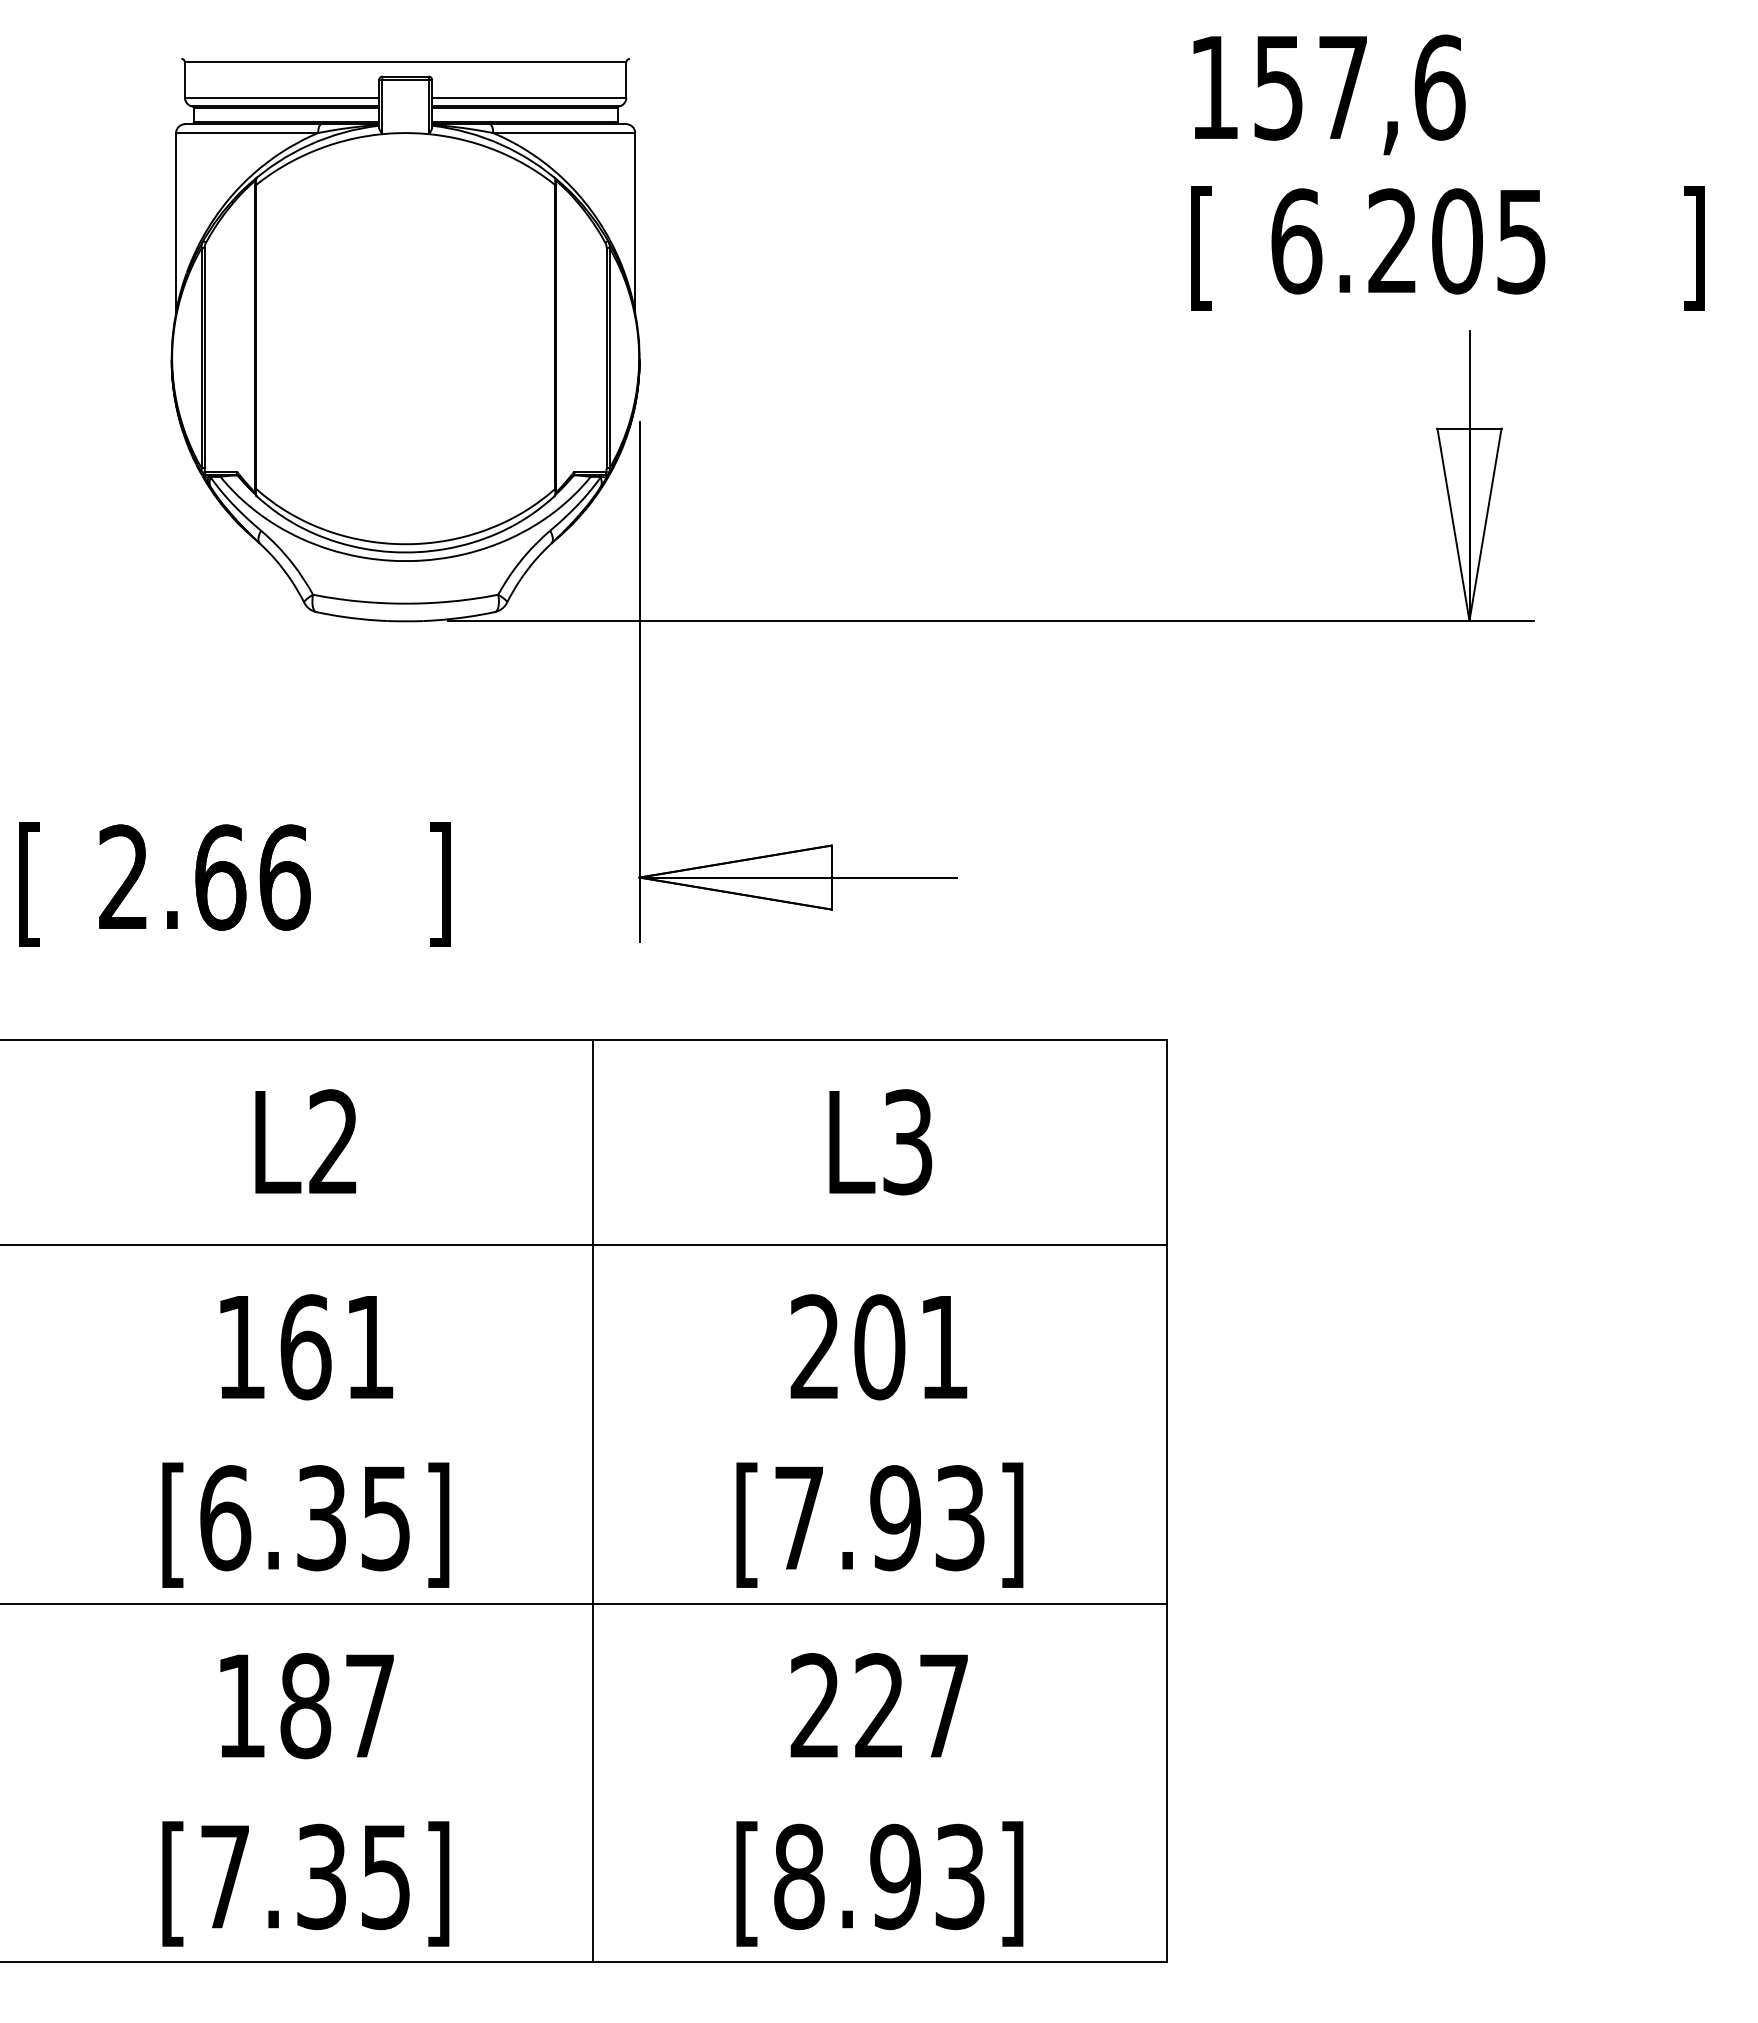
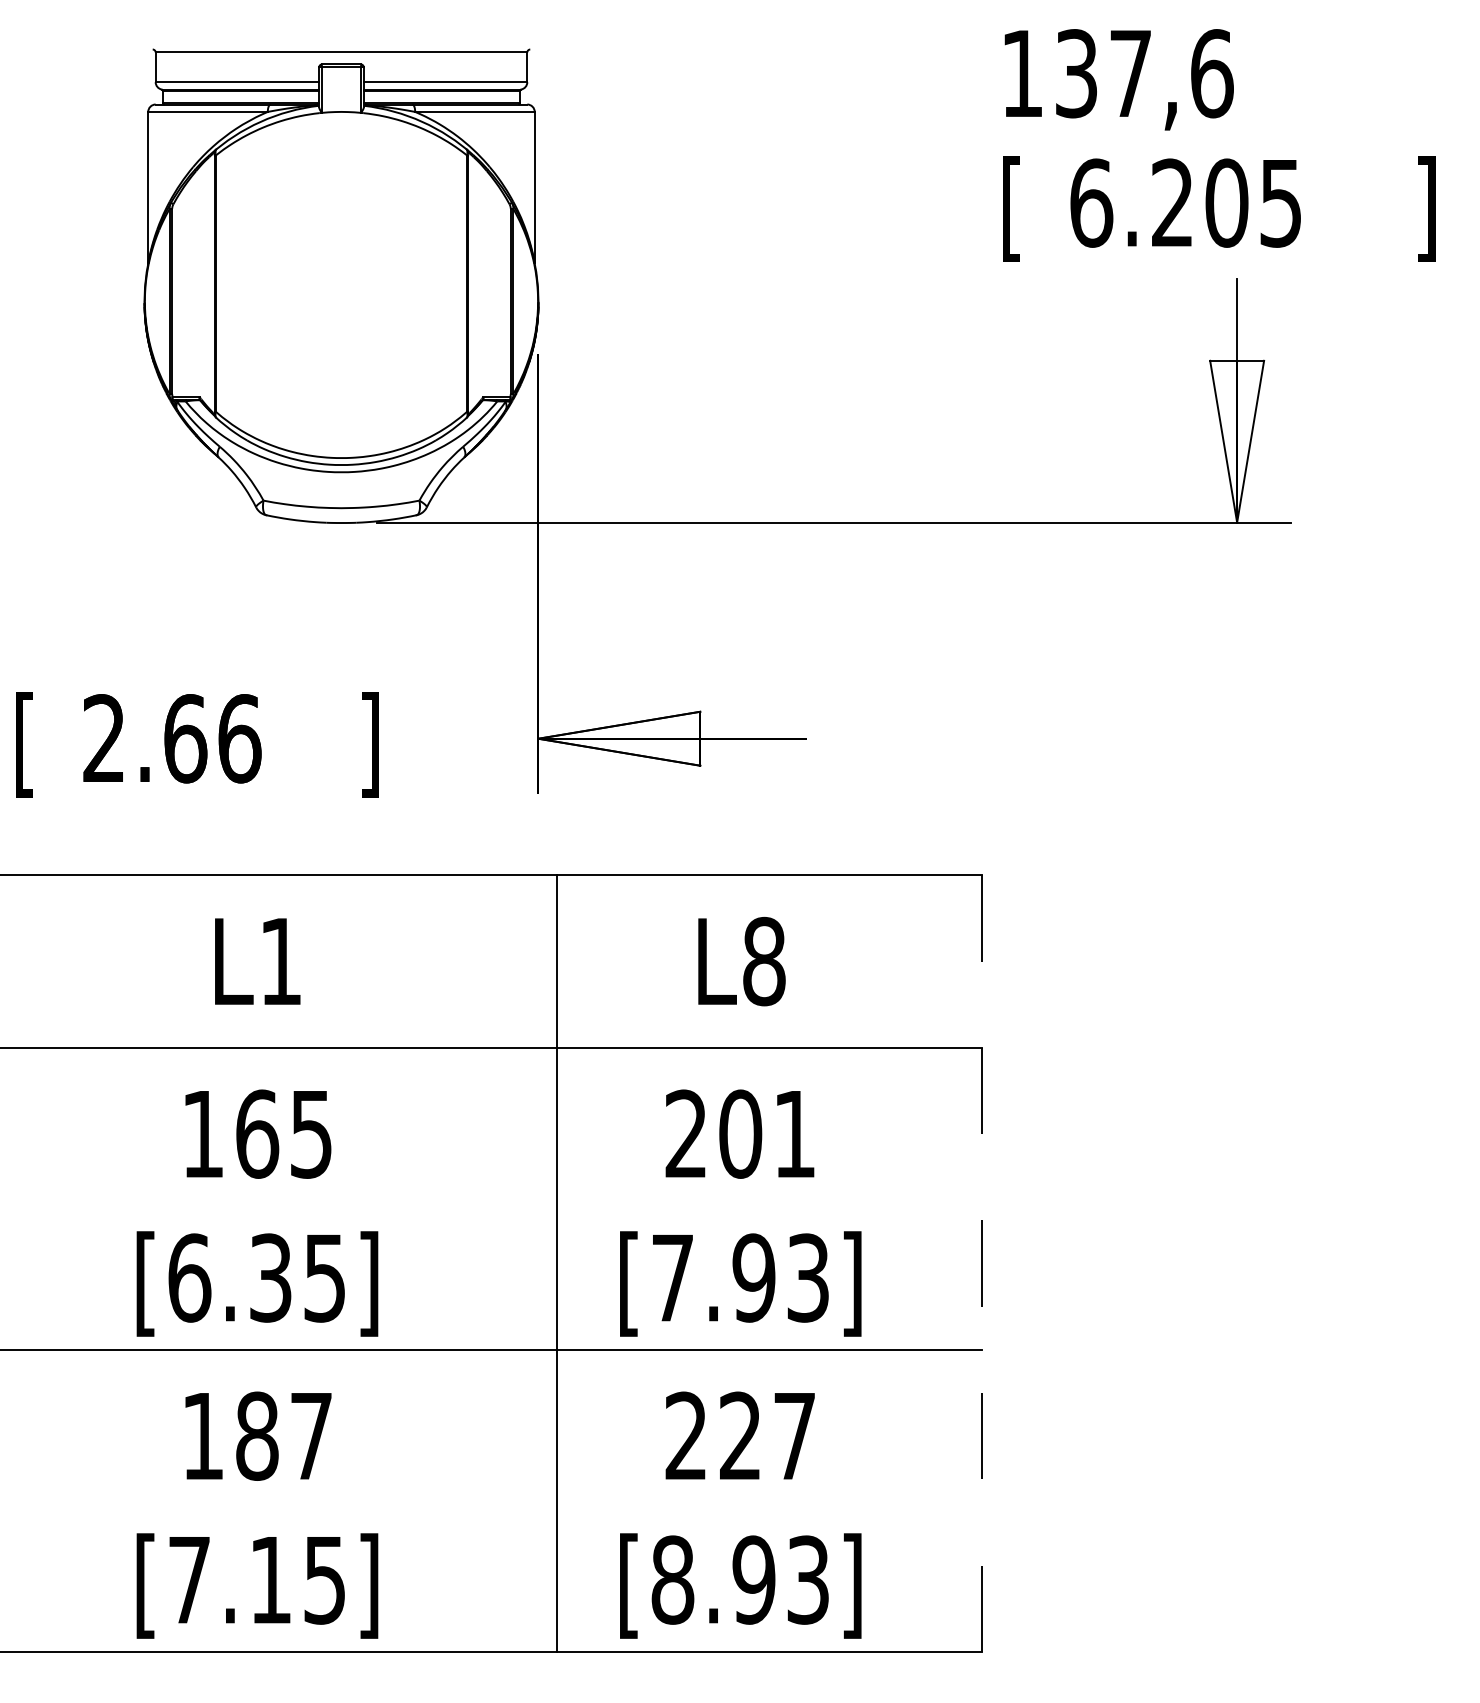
text: (1278, 87) -> (1076, 73), 157,6 -> 137,6
text: (332, 1141) -> (279, 960), L2 -> L1
text: (907, 1142) -> (763, 961), L3 -> L8
text: (369, 1348) -> (311, 1135), 161 -> 165
line: (592, 1500) -> (556, 1263), moved
line: (1166, 1501) -> (982, 1264), solid -> dashed
text: (321, 1876) -> (270, 1579), [7.35] -> [7.15]

